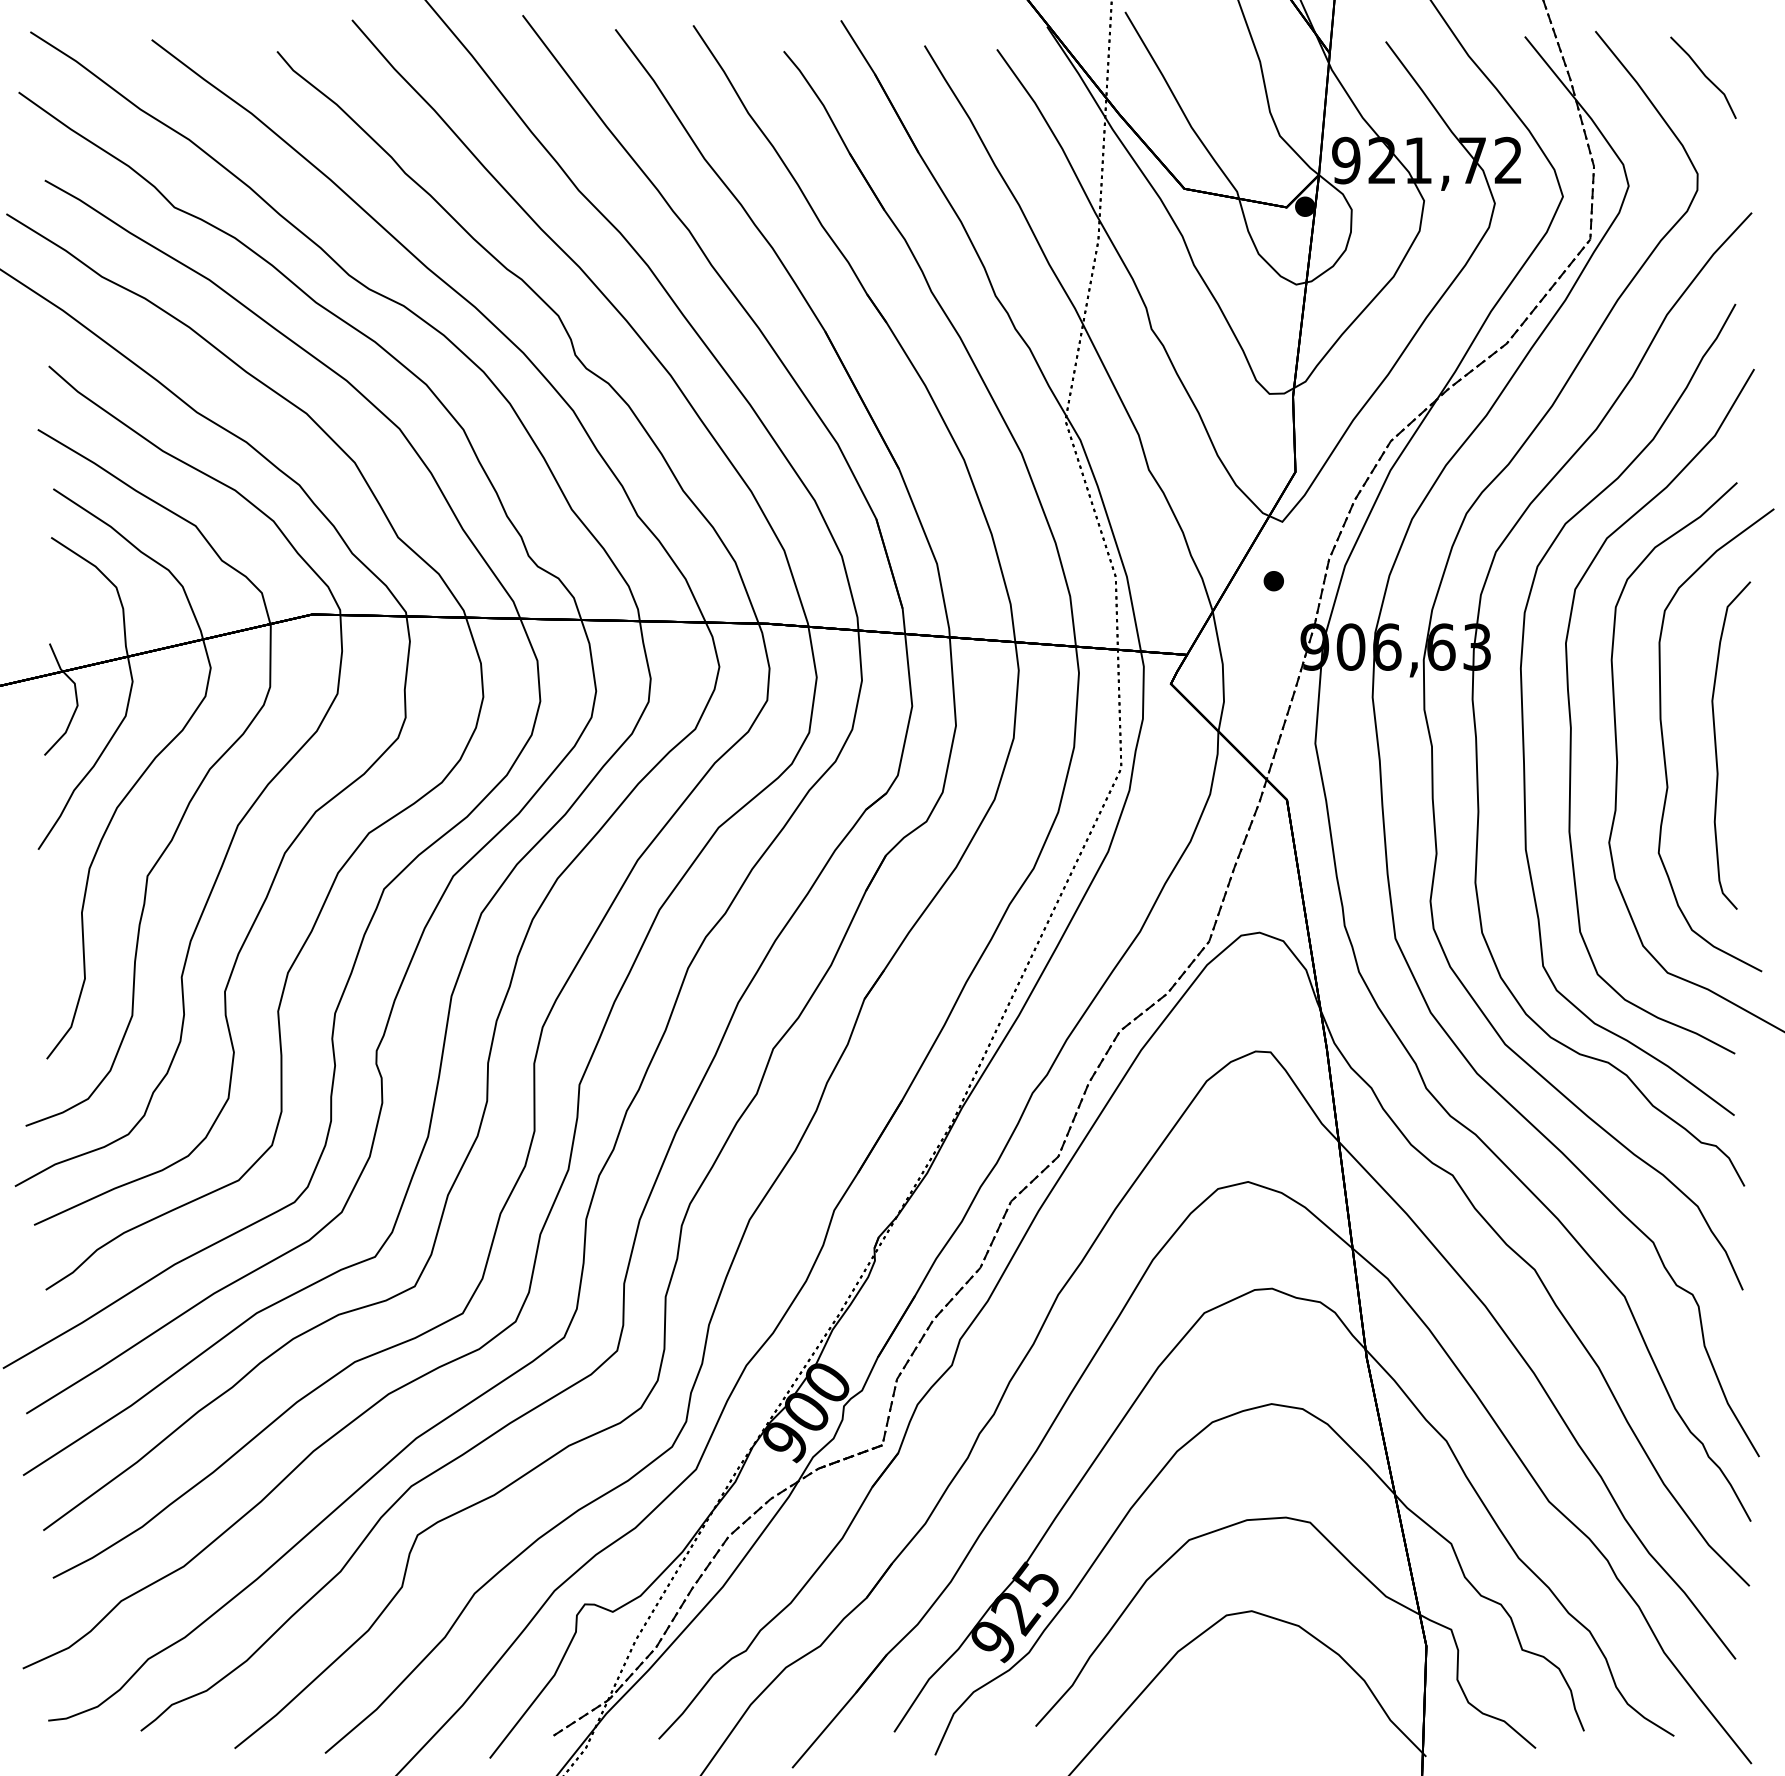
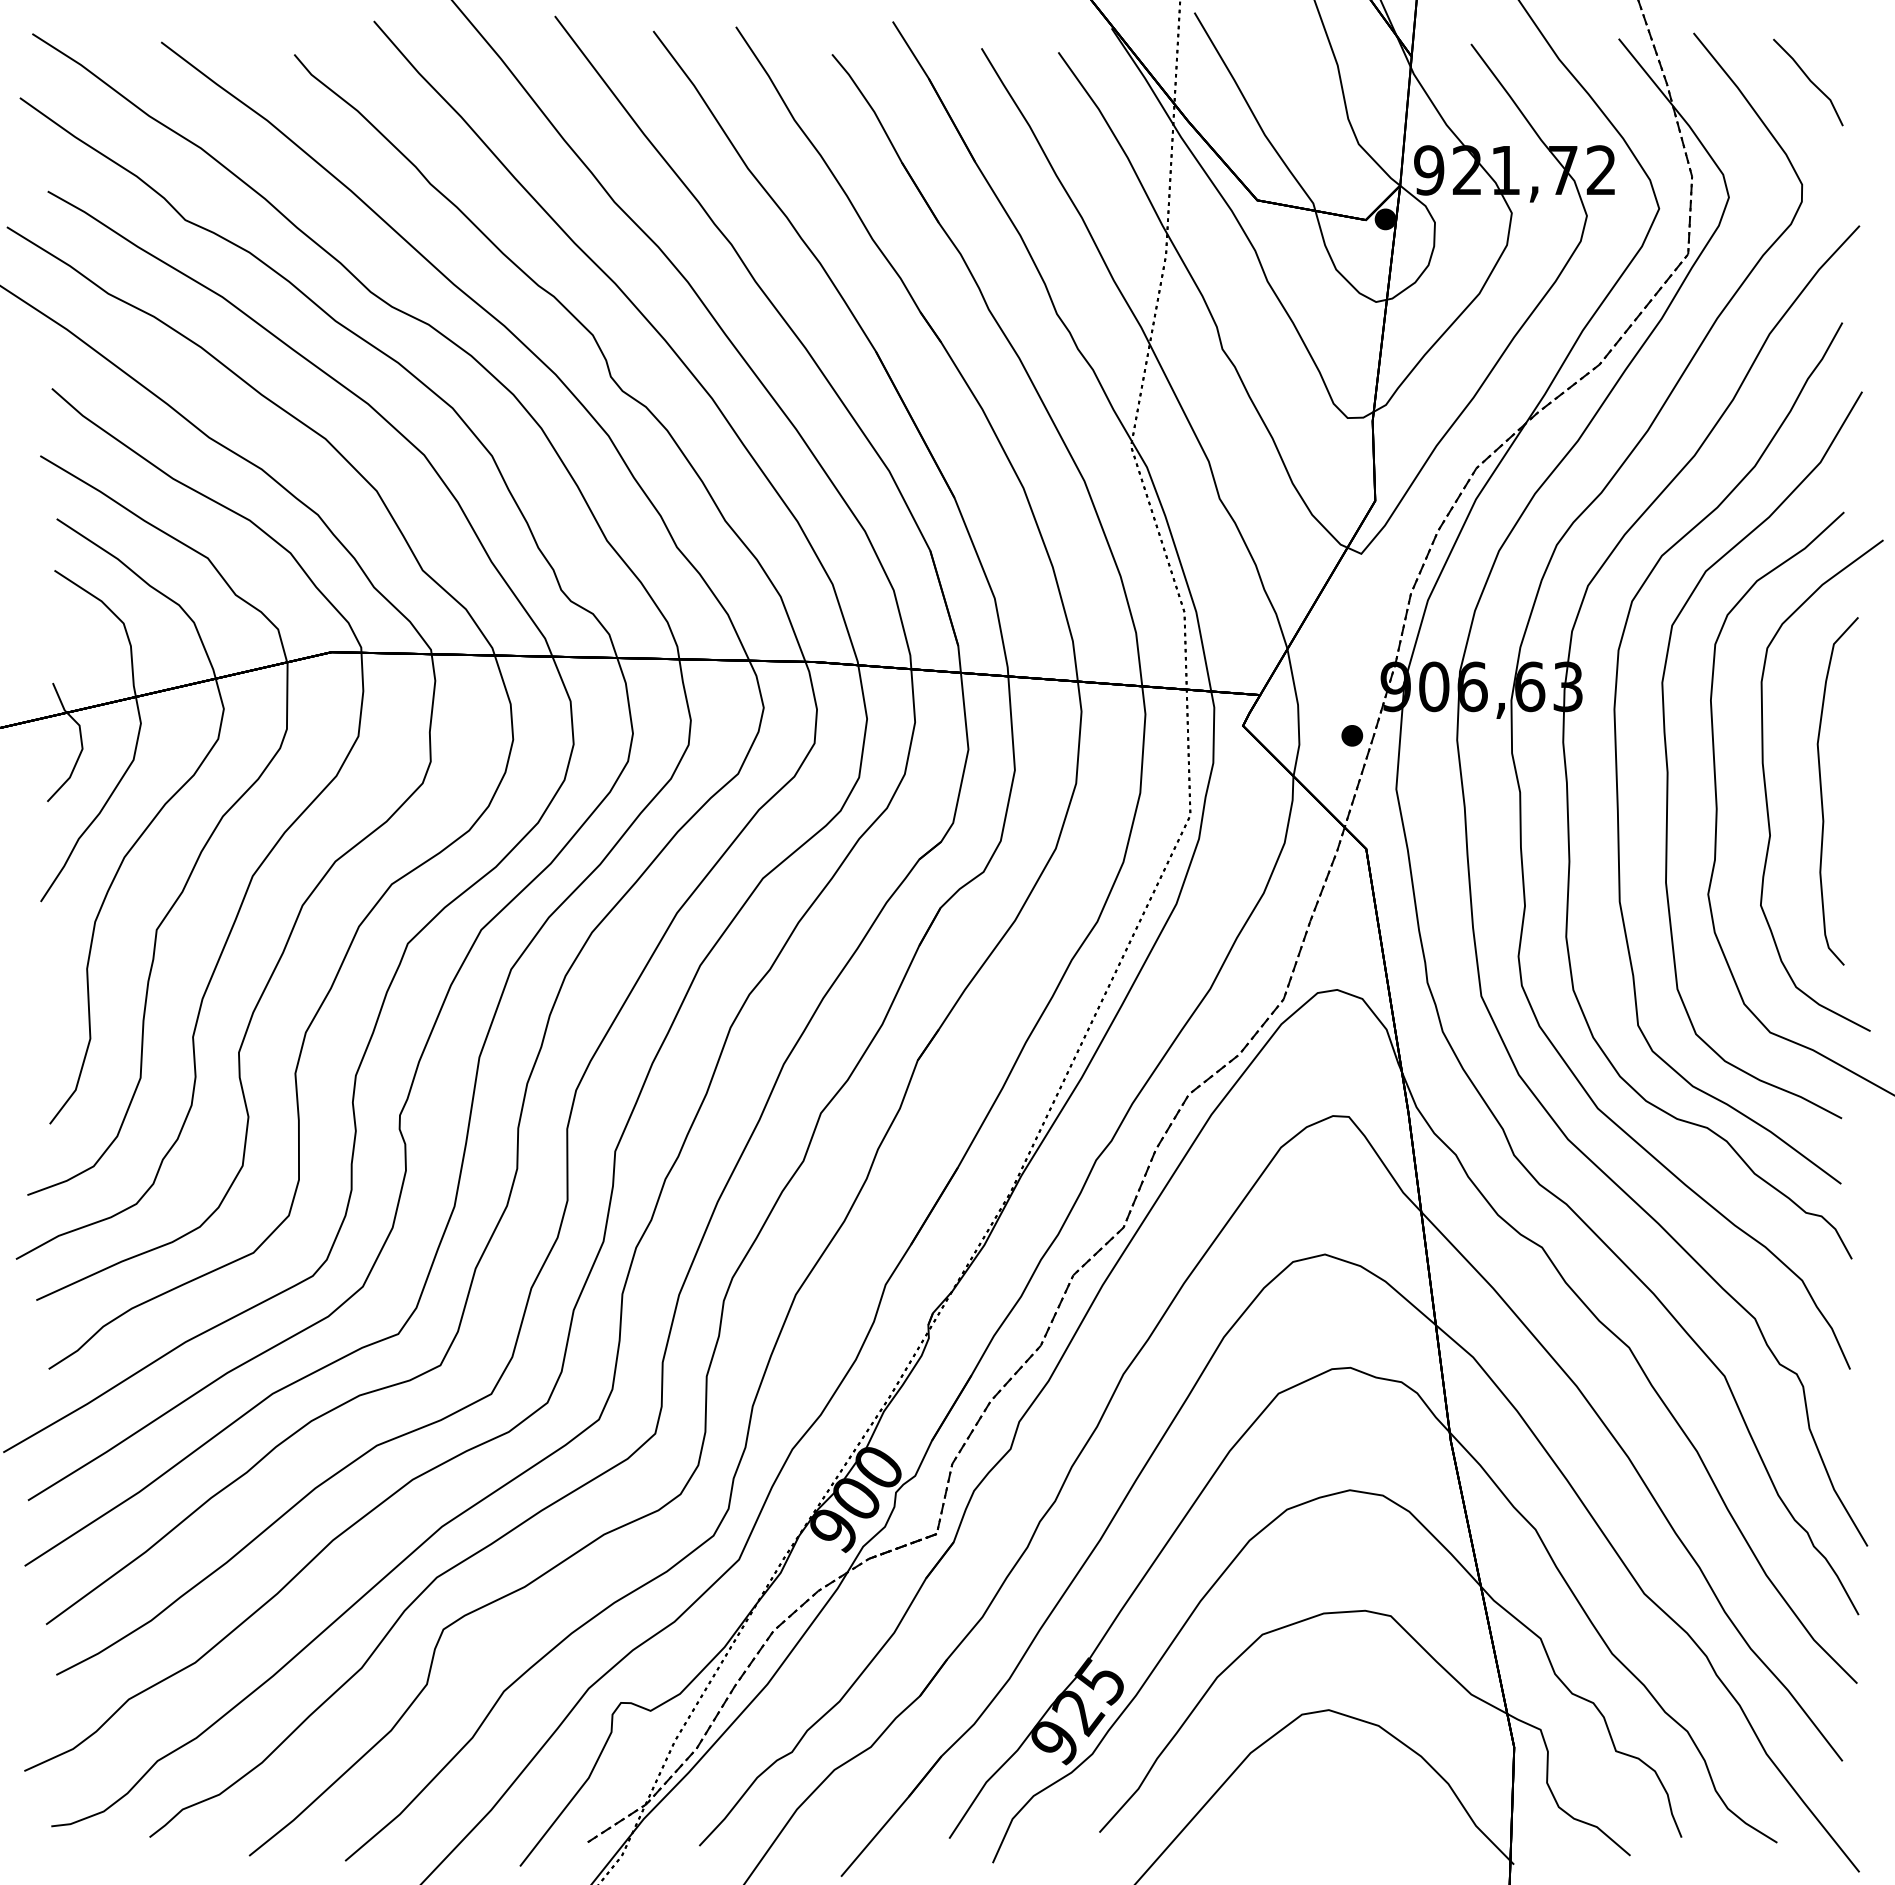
part: (1274, 580) -> (1352, 735), moved

